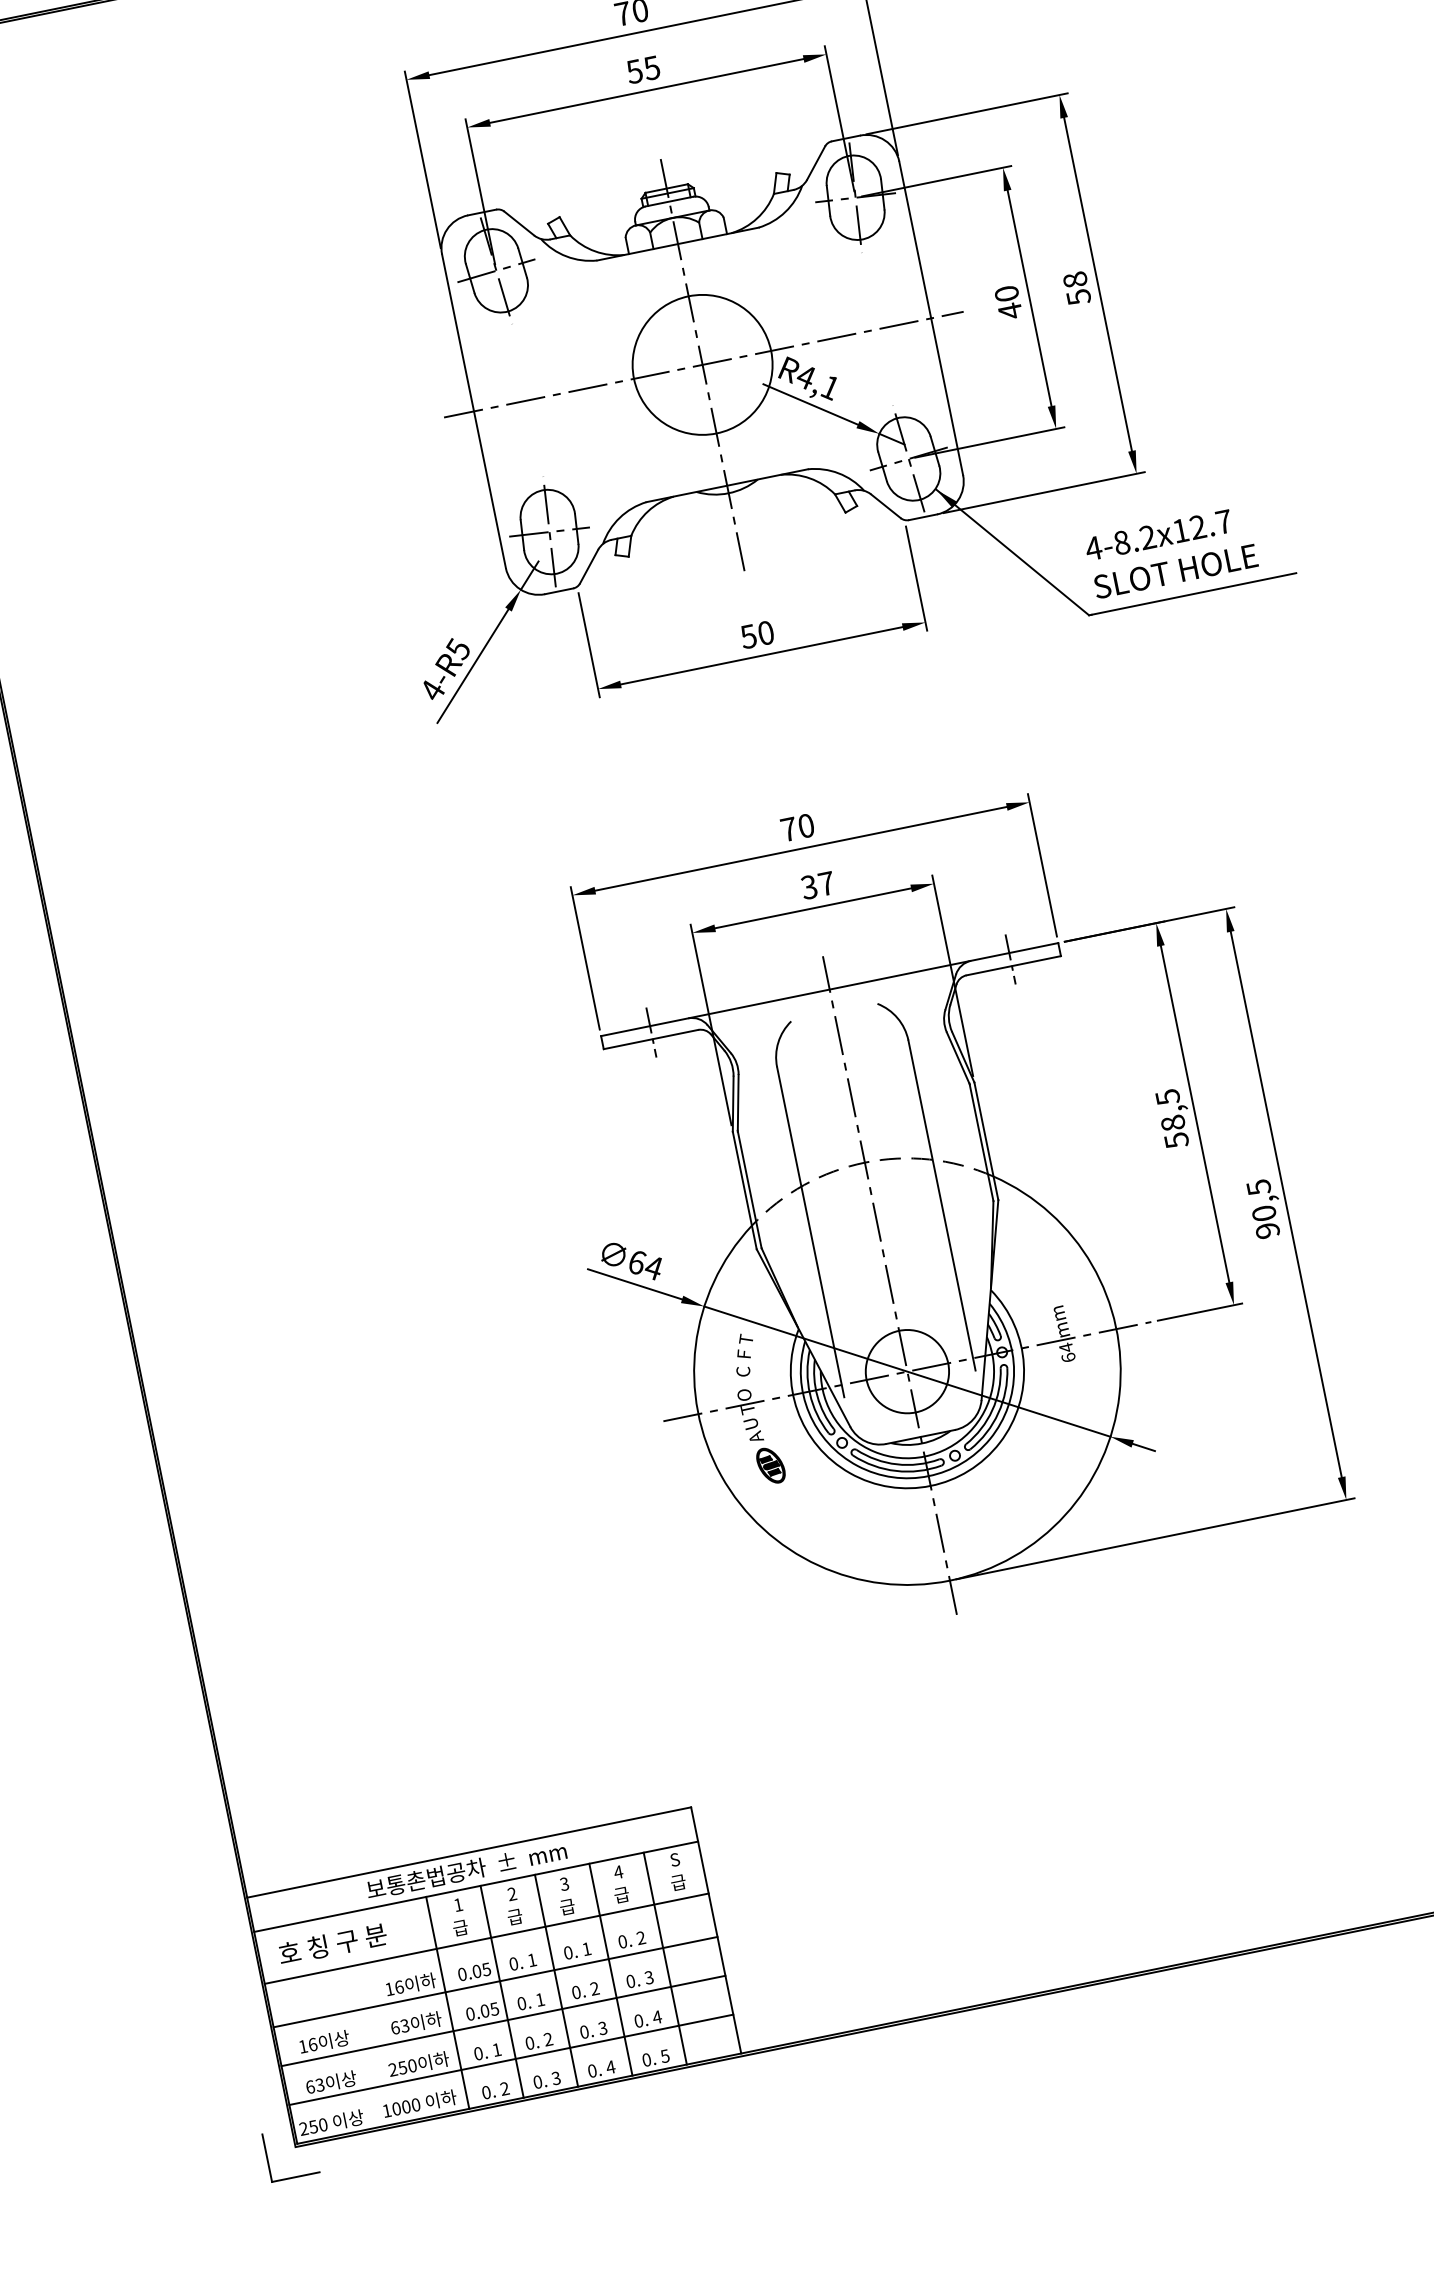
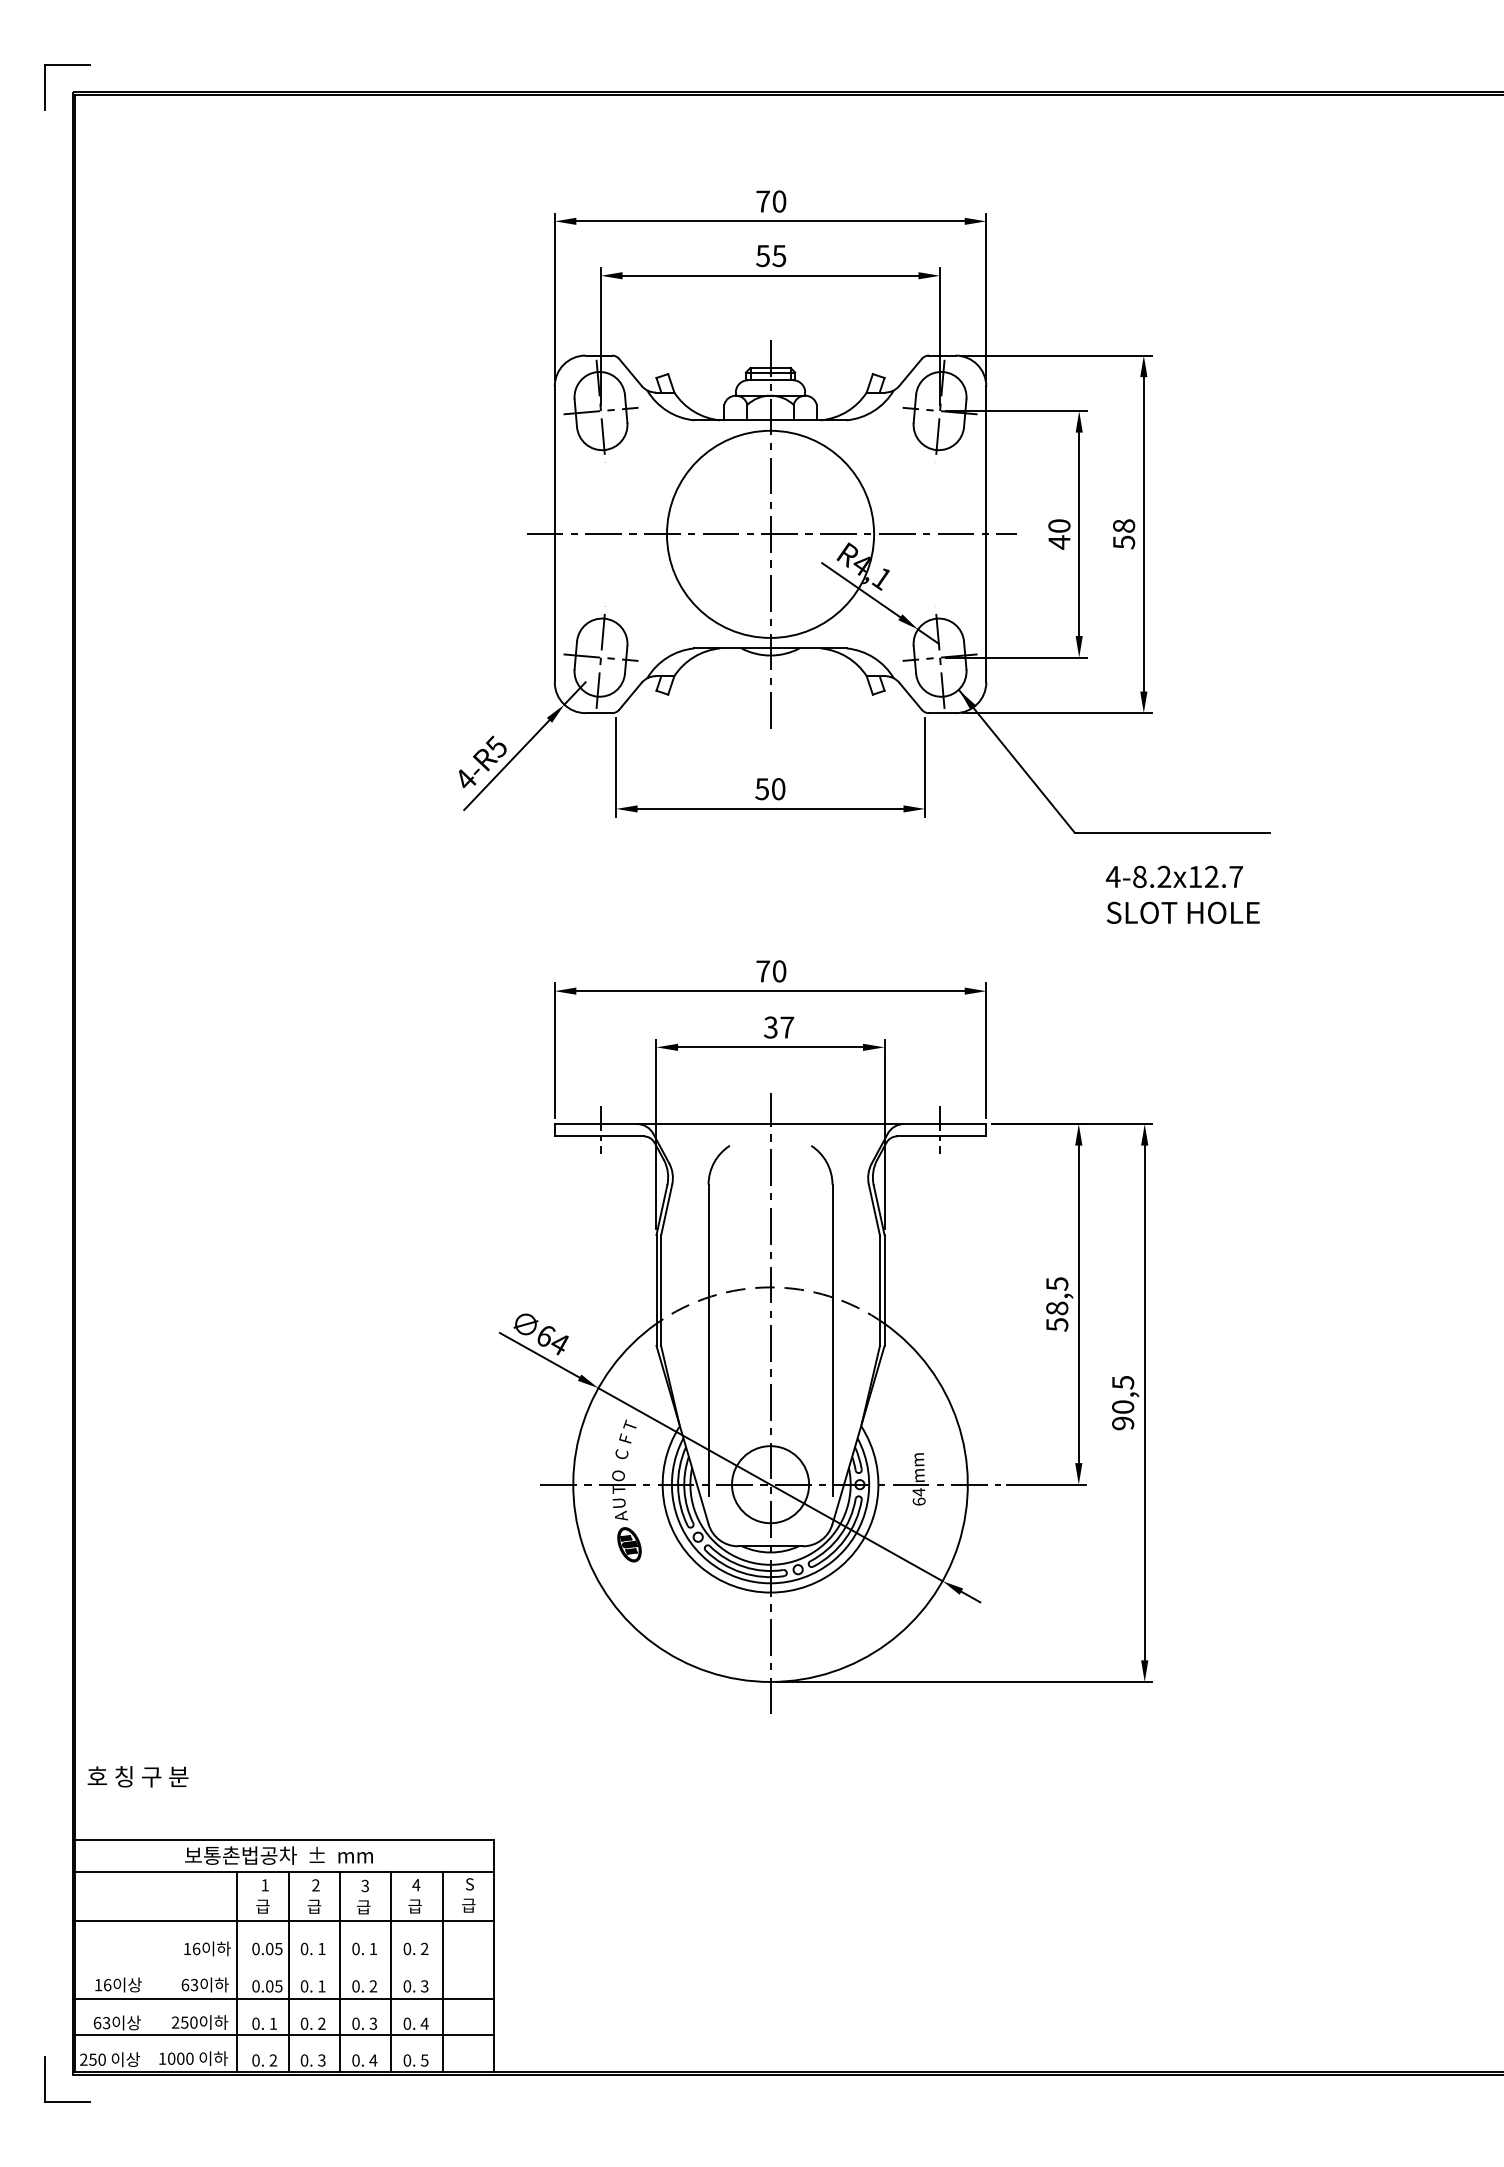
circle: (702, 365) -> (770, 534), size x1.6
text: (1170, 552) -> (1182, 894), moved
text: (332, 1944) -> (137, 1776), moved
line: (495, 1982) -> (284, 1962), removed

